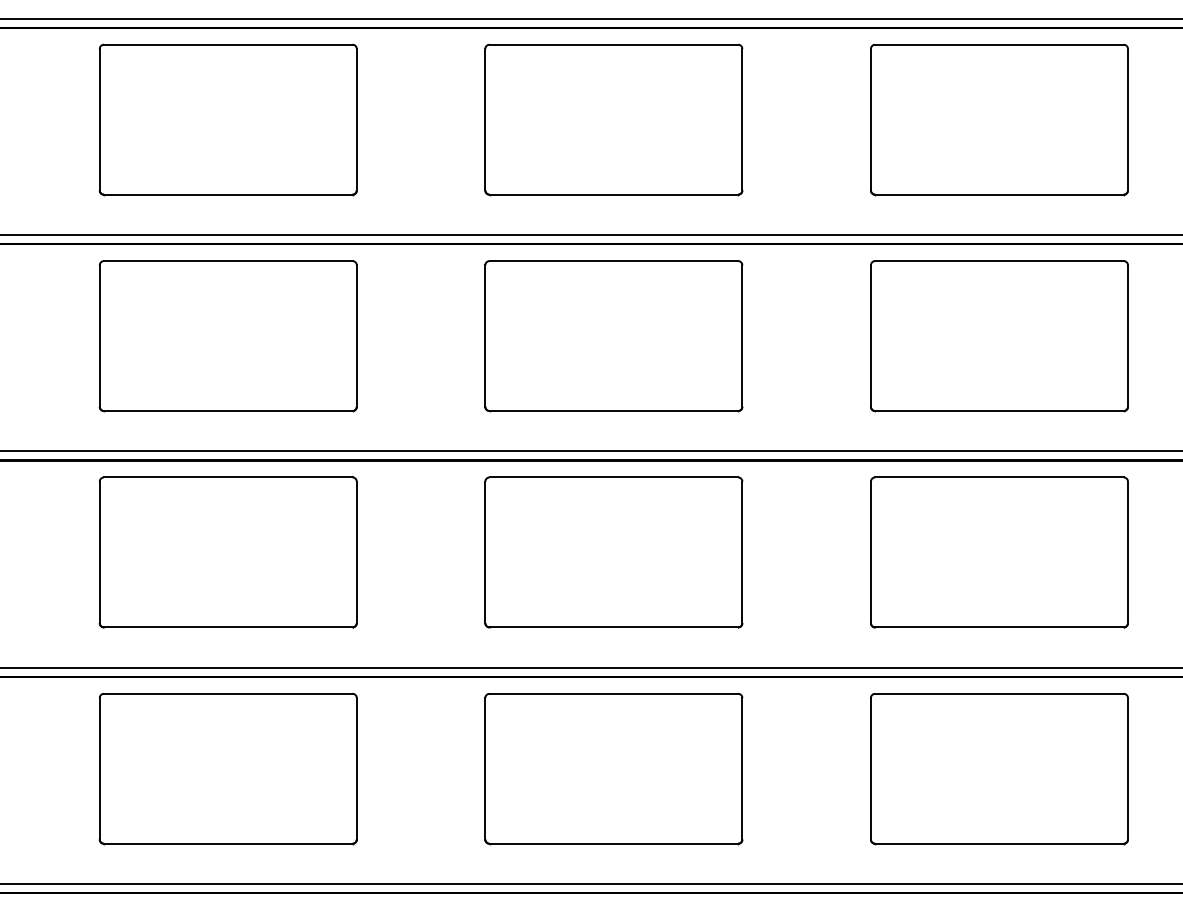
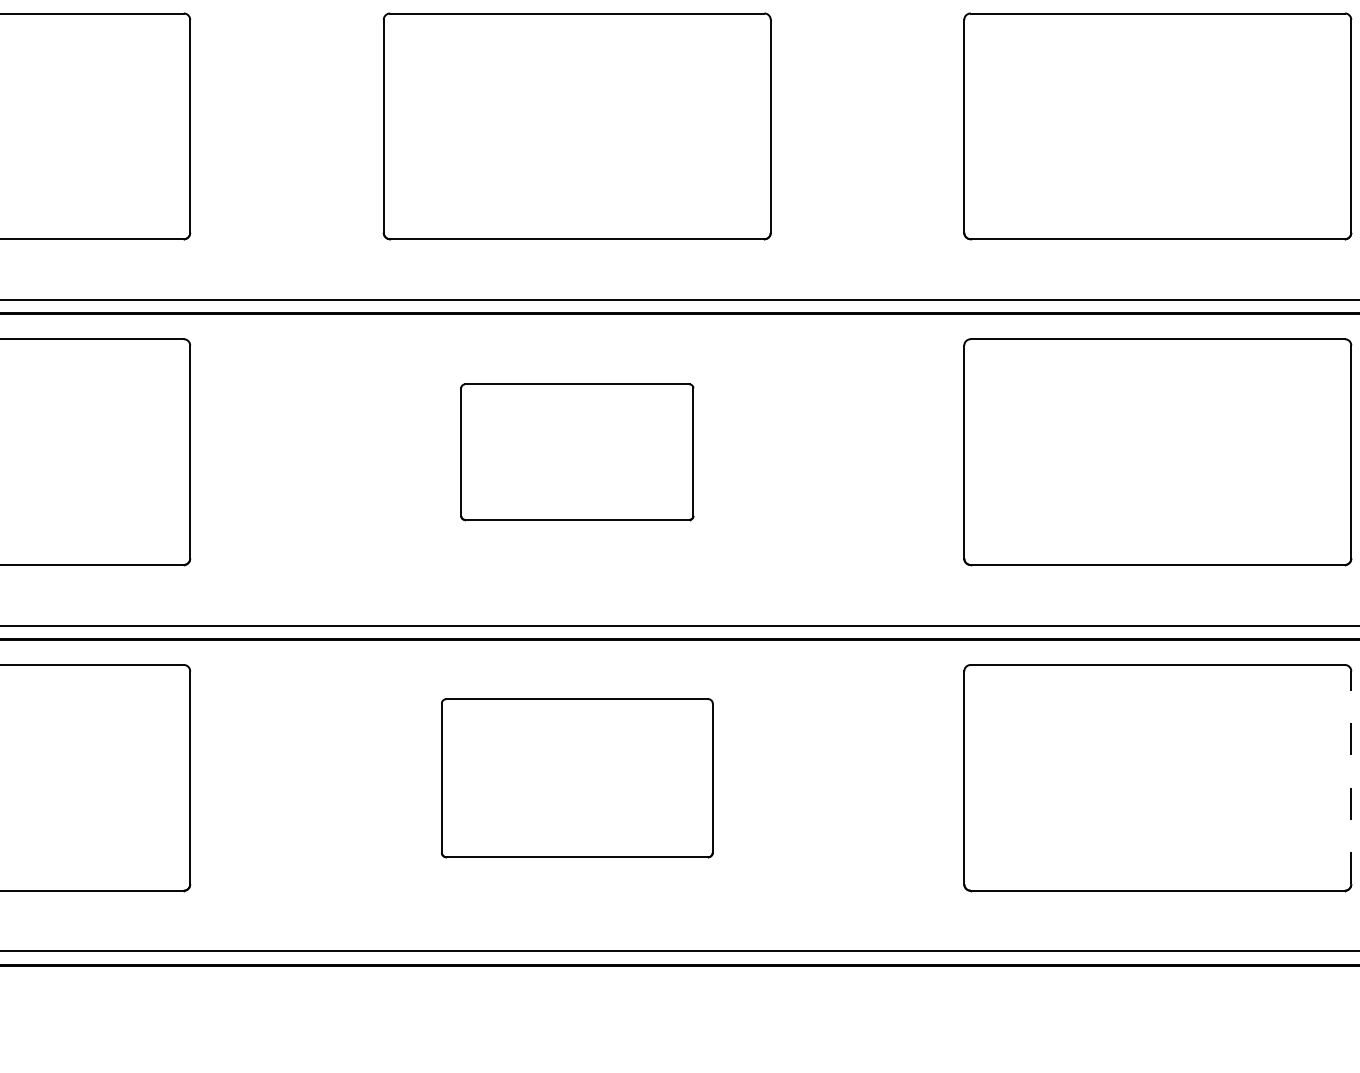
part: (613, 552) -> (576, 452), size x0.6
line: (1128, 768) -> (1352, 777), solid -> dashed
part: (613, 769) -> (576, 778), size x0.7

